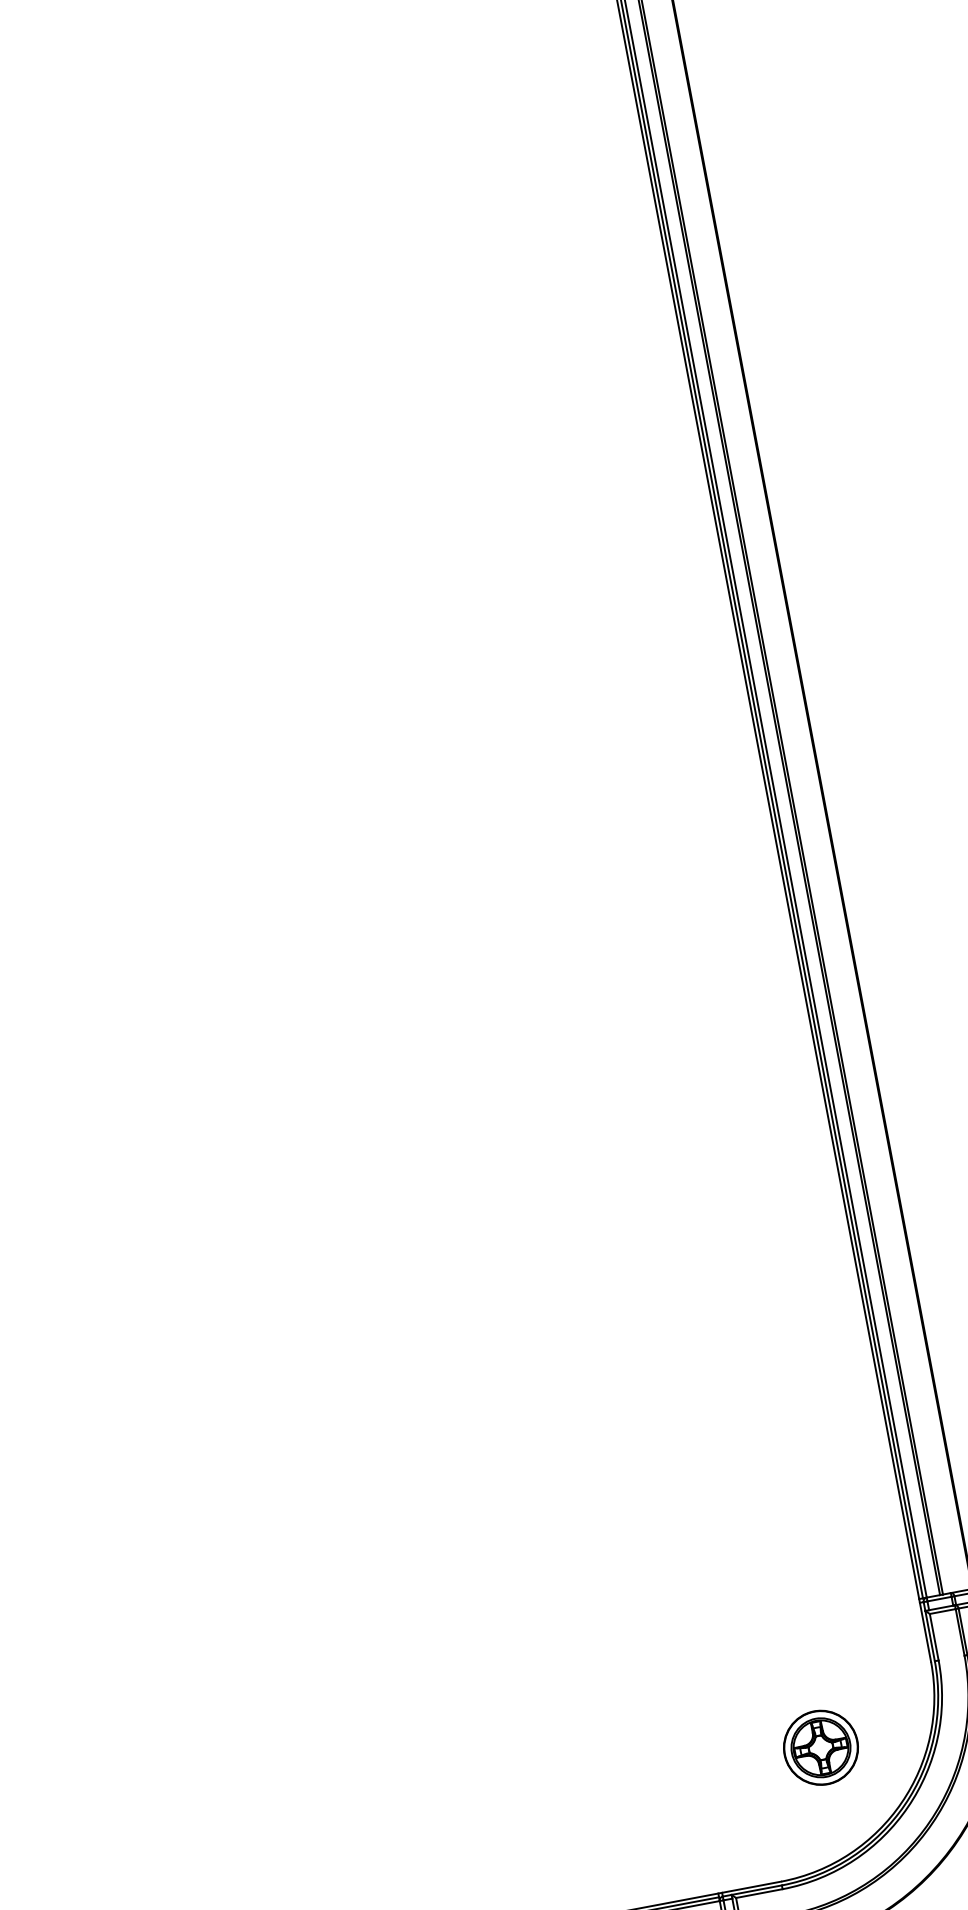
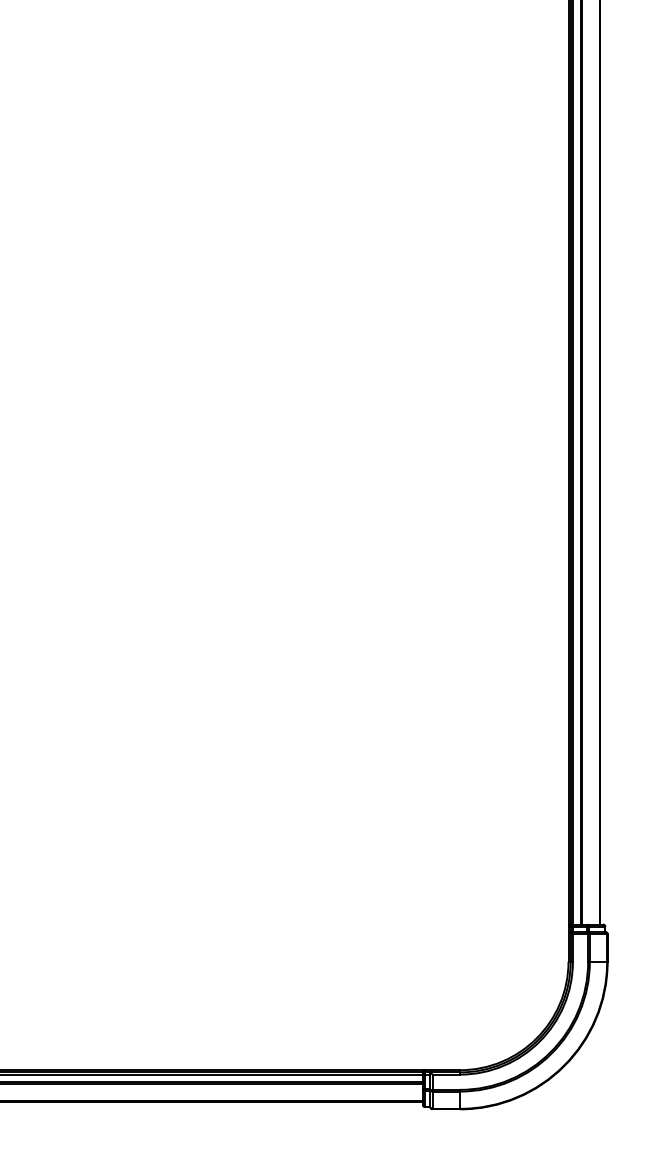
part: (820, 1747) -> (496, 998), removed

